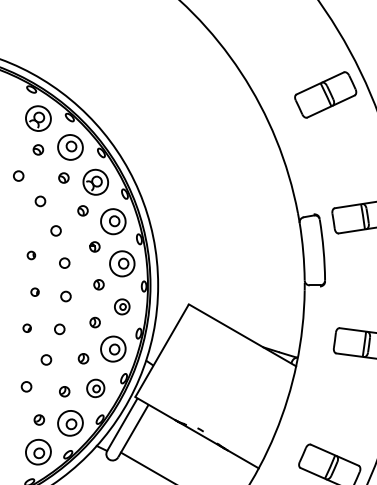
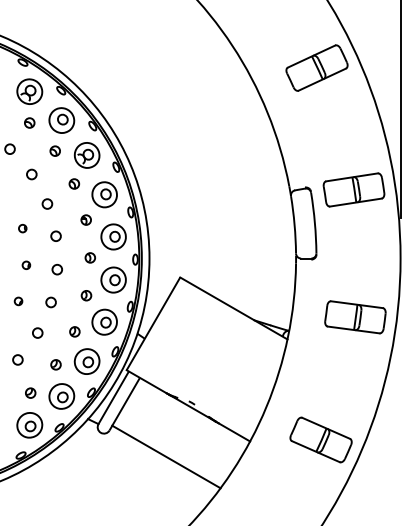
part: (122, 306) -> (113, 279), size x1.67
part: (95, 388) -> (86, 361), size x1.43

